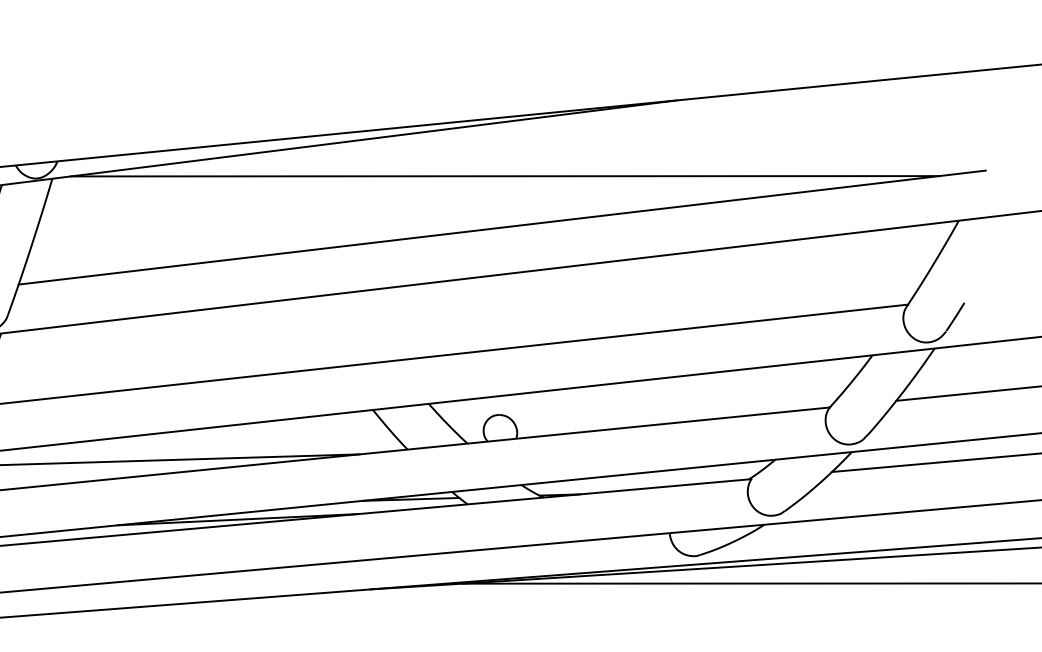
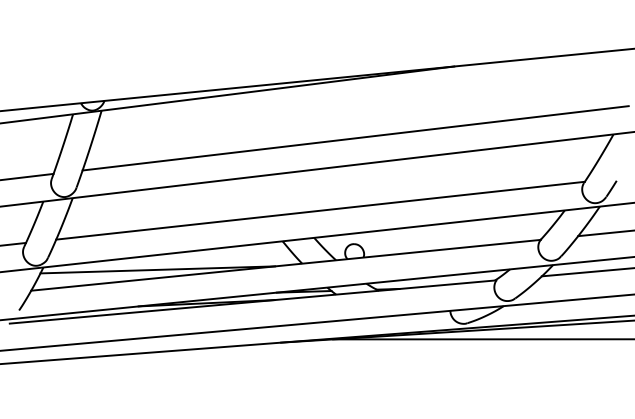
line: (505, 176) -> (357, 109), removed

